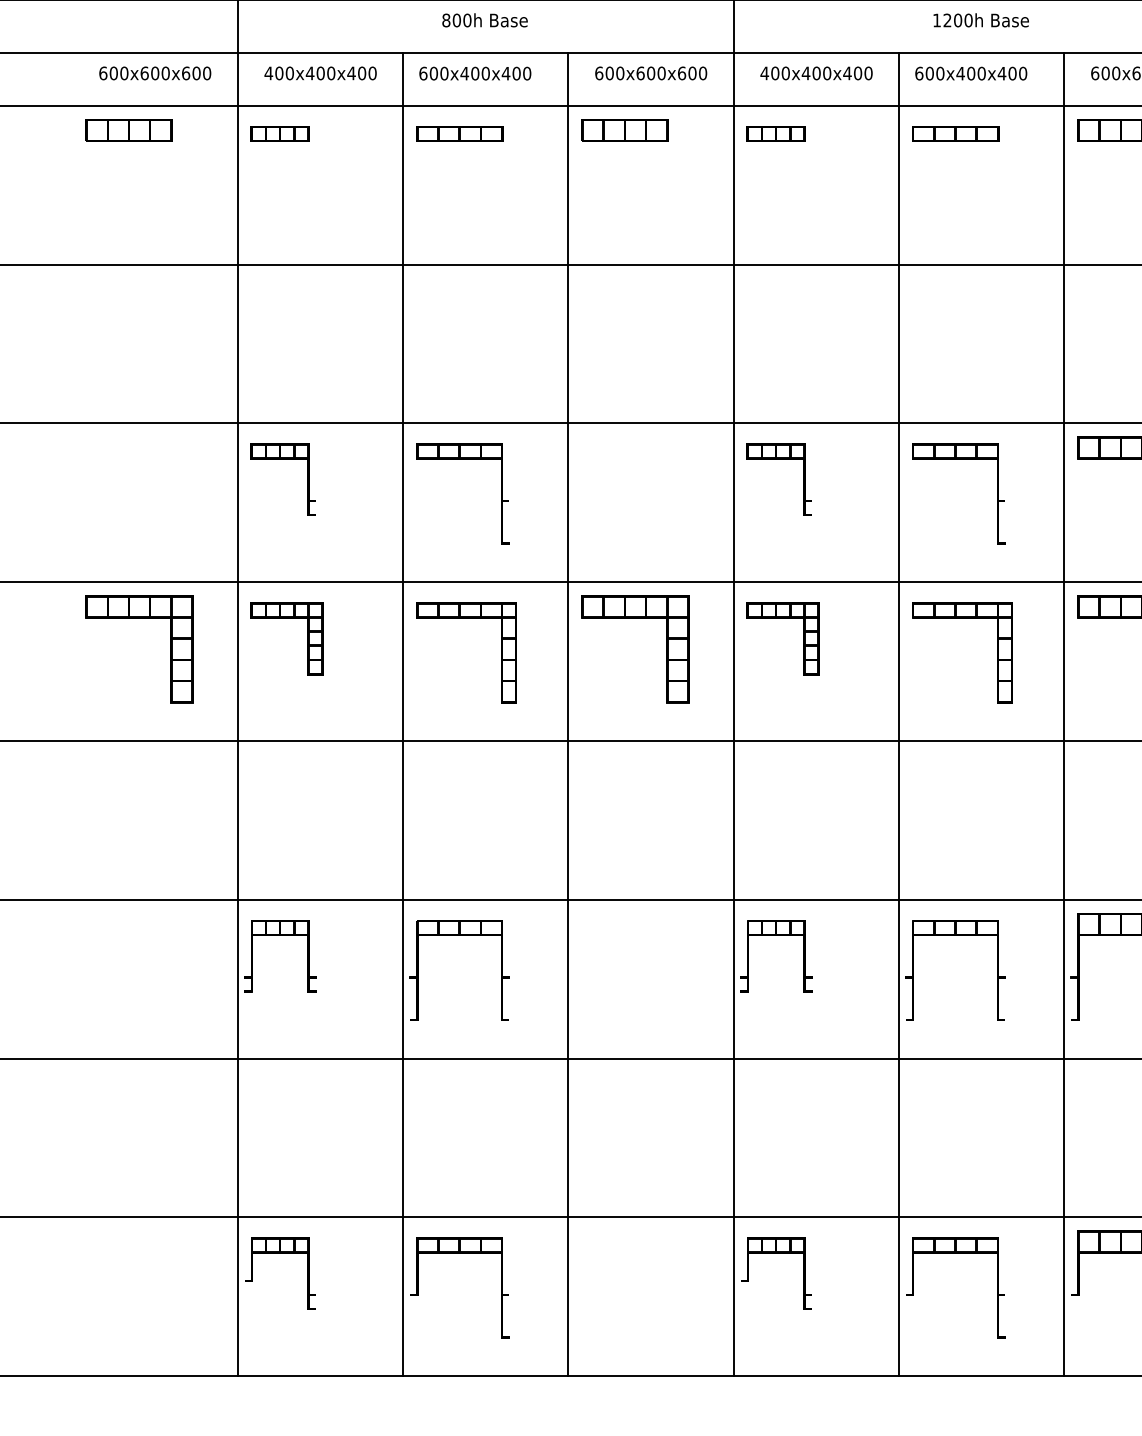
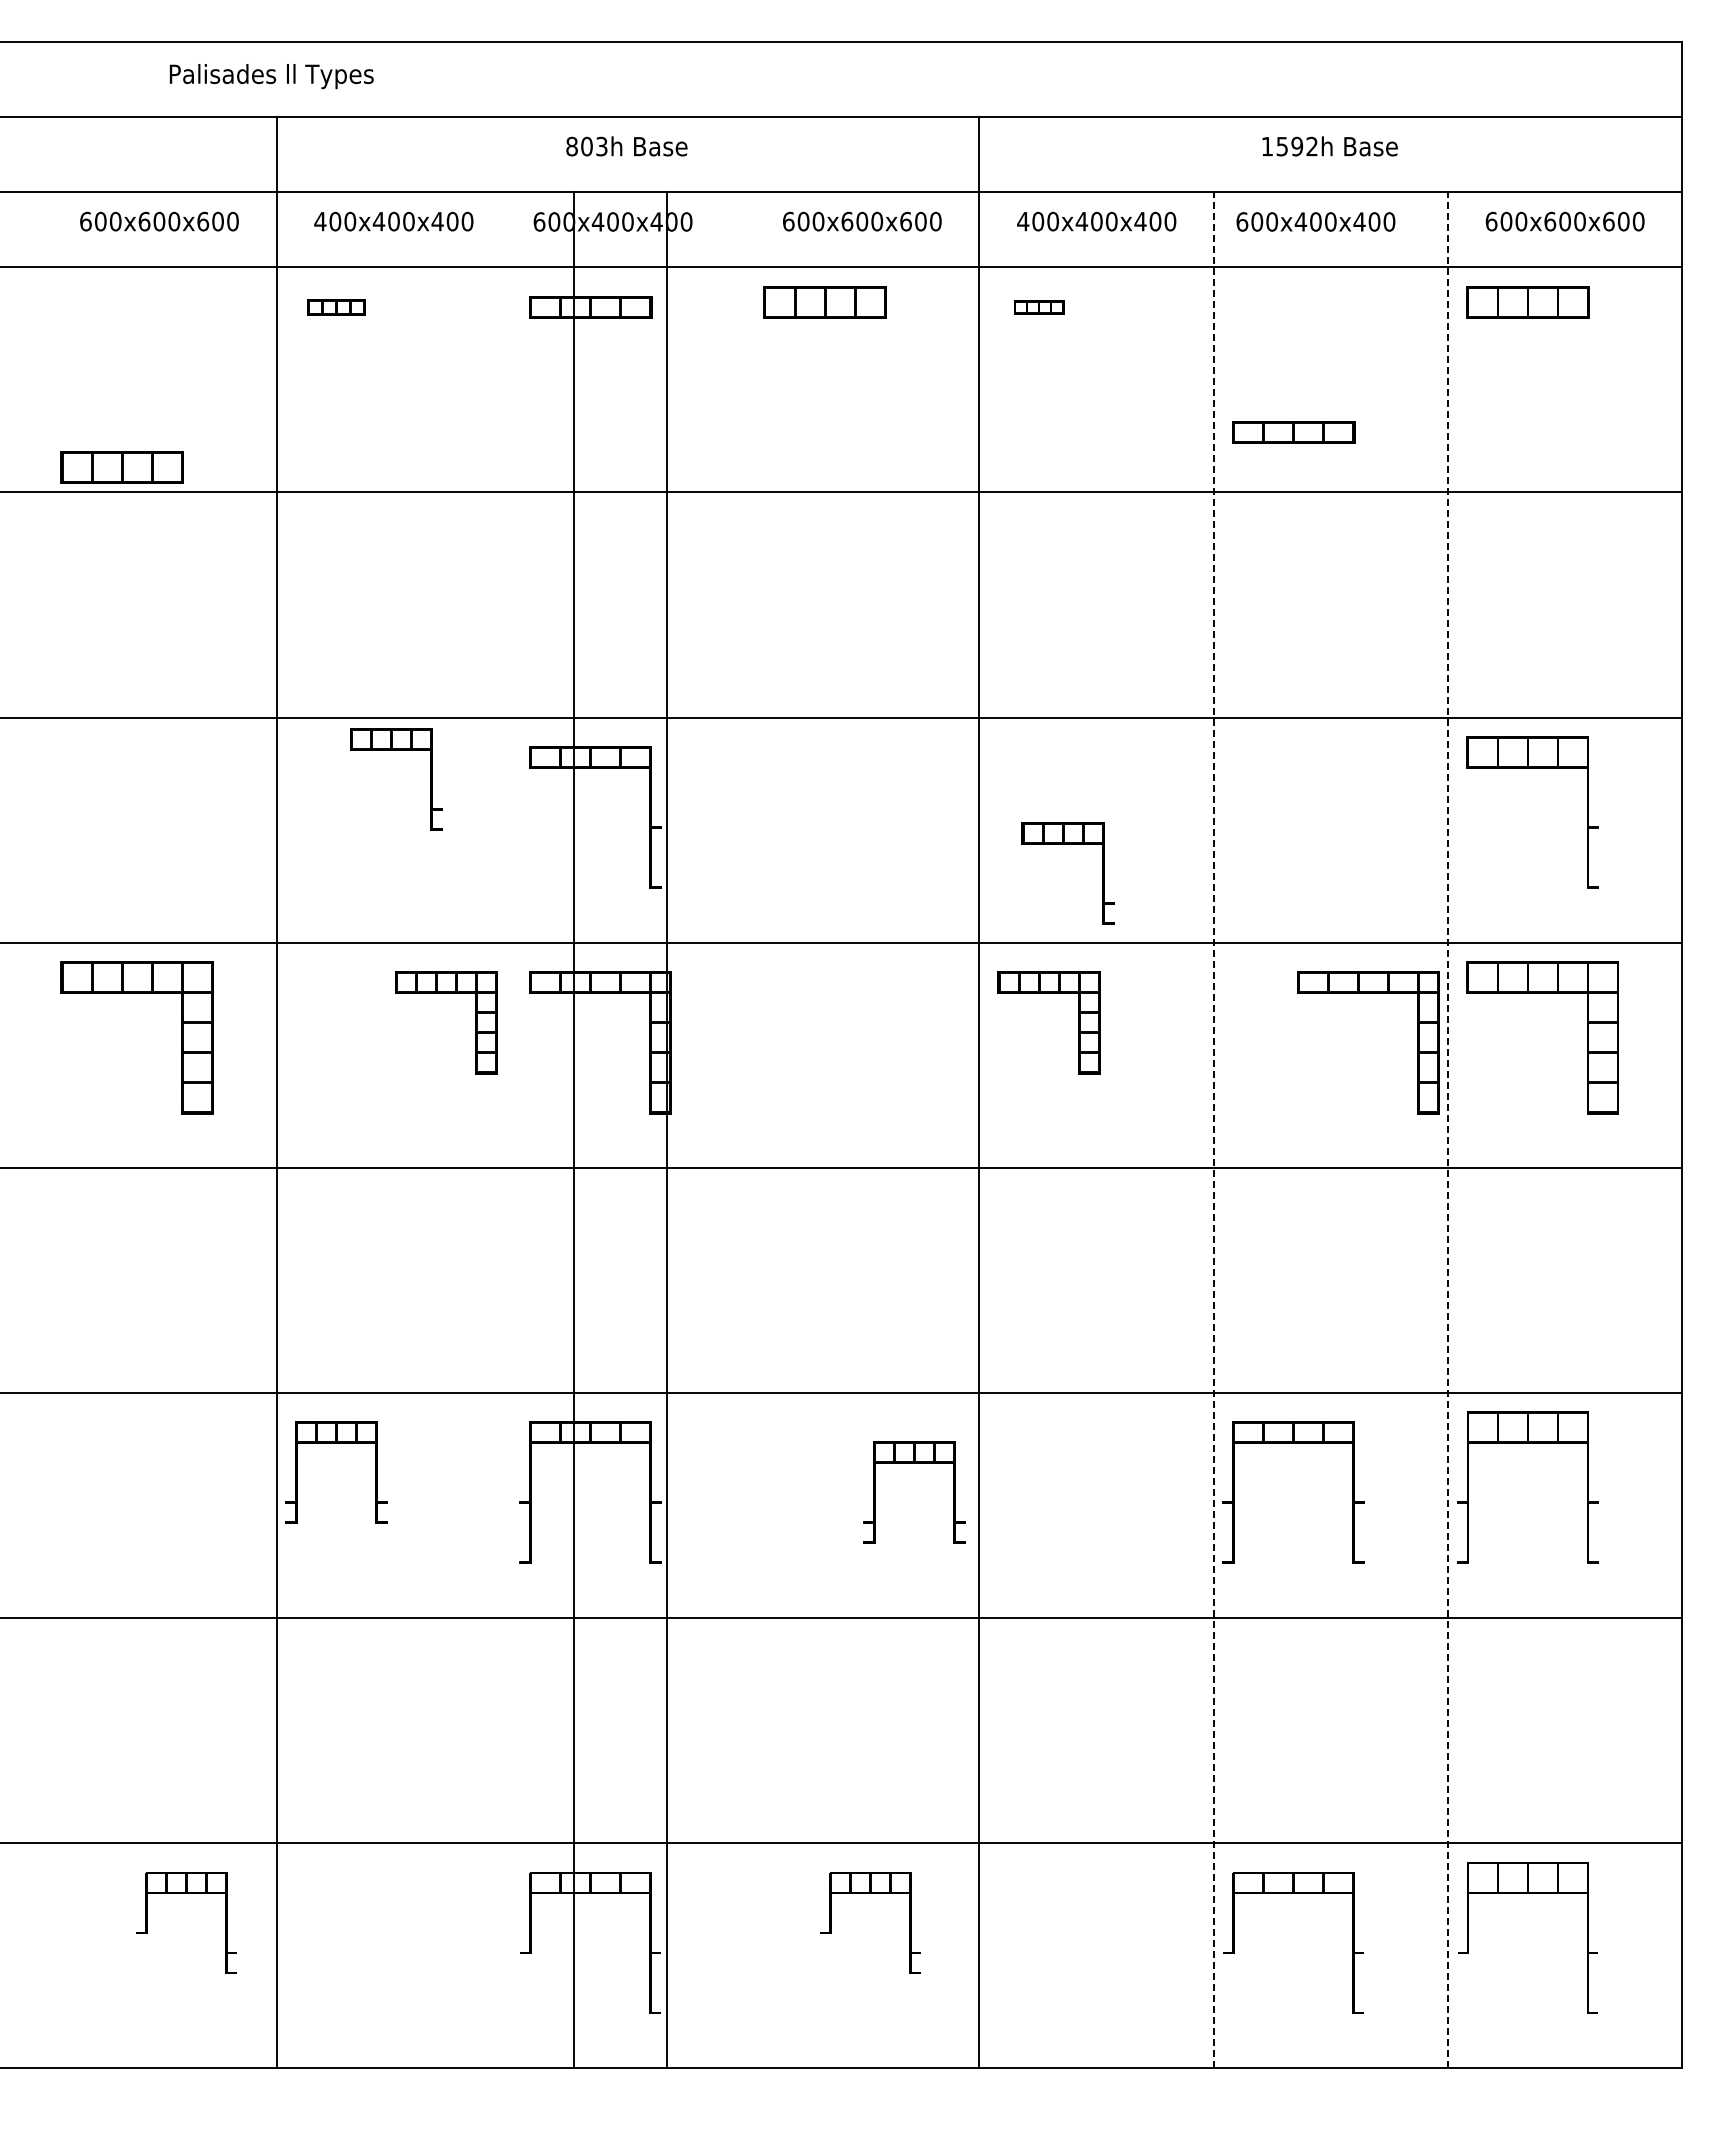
text: (467, 20) -> (601, 146), 800h -> 803h
text: (958, 20) -> (1297, 146), 1200h -> 1592h
part: (128, 130) -> (121, 467), moved
part: (280, 134) -> (336, 307), size x0.7
part: (775, 134) -> (1038, 307), size x0.6
part: (955, 134) -> (1293, 432), moved
part: (283, 459) -> (396, 750), moved
part: (779, 459) -> (1067, 844), moved
part: (958, 459) -> (1298, 768), removed
part: (287, 618) -> (446, 993), moved
part: (635, 618) -> (839, 993), removed
part: (962, 618) -> (1368, 993), moved
line: (402, 714) -> (573, 1130), moved
line: (568, 714) -> (667, 1130), moved
line: (898, 714) -> (1213, 1130), solid -> dashed
line: (1064, 714) -> (1447, 1130), solid -> dashed
part: (776, 935) -> (914, 1463), moved
part: (280, 1253) -> (186, 1893), moved
part: (776, 1253) -> (870, 1893), moved

